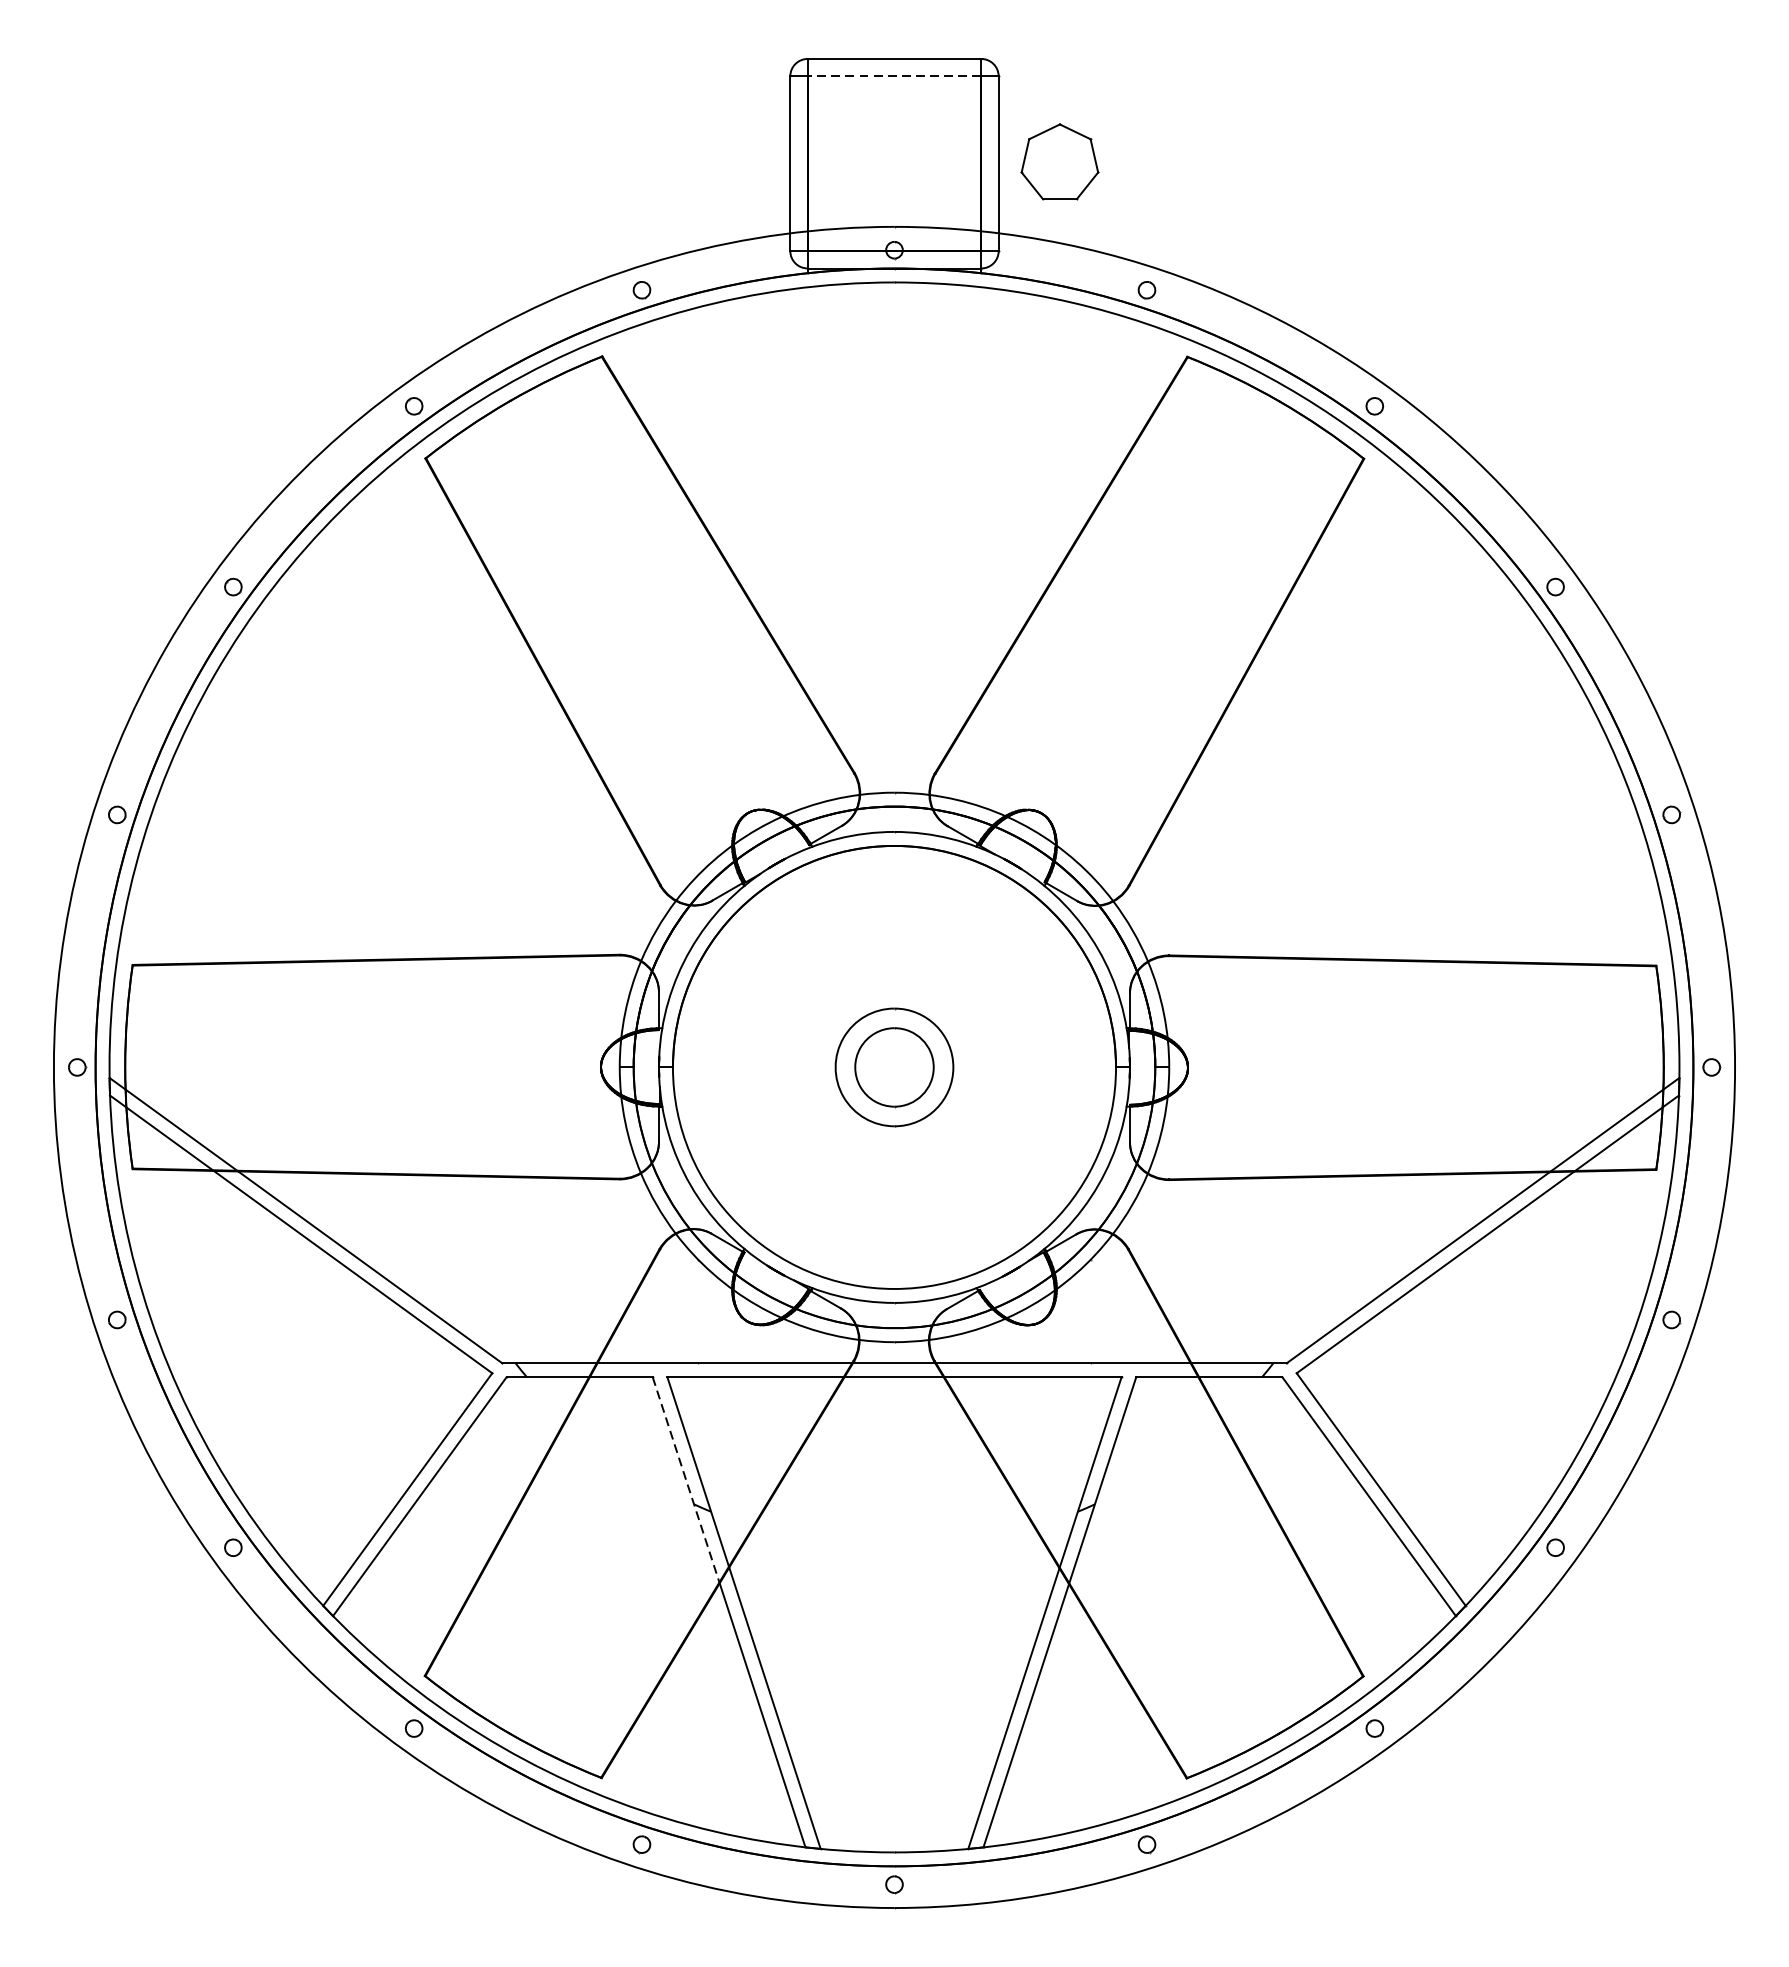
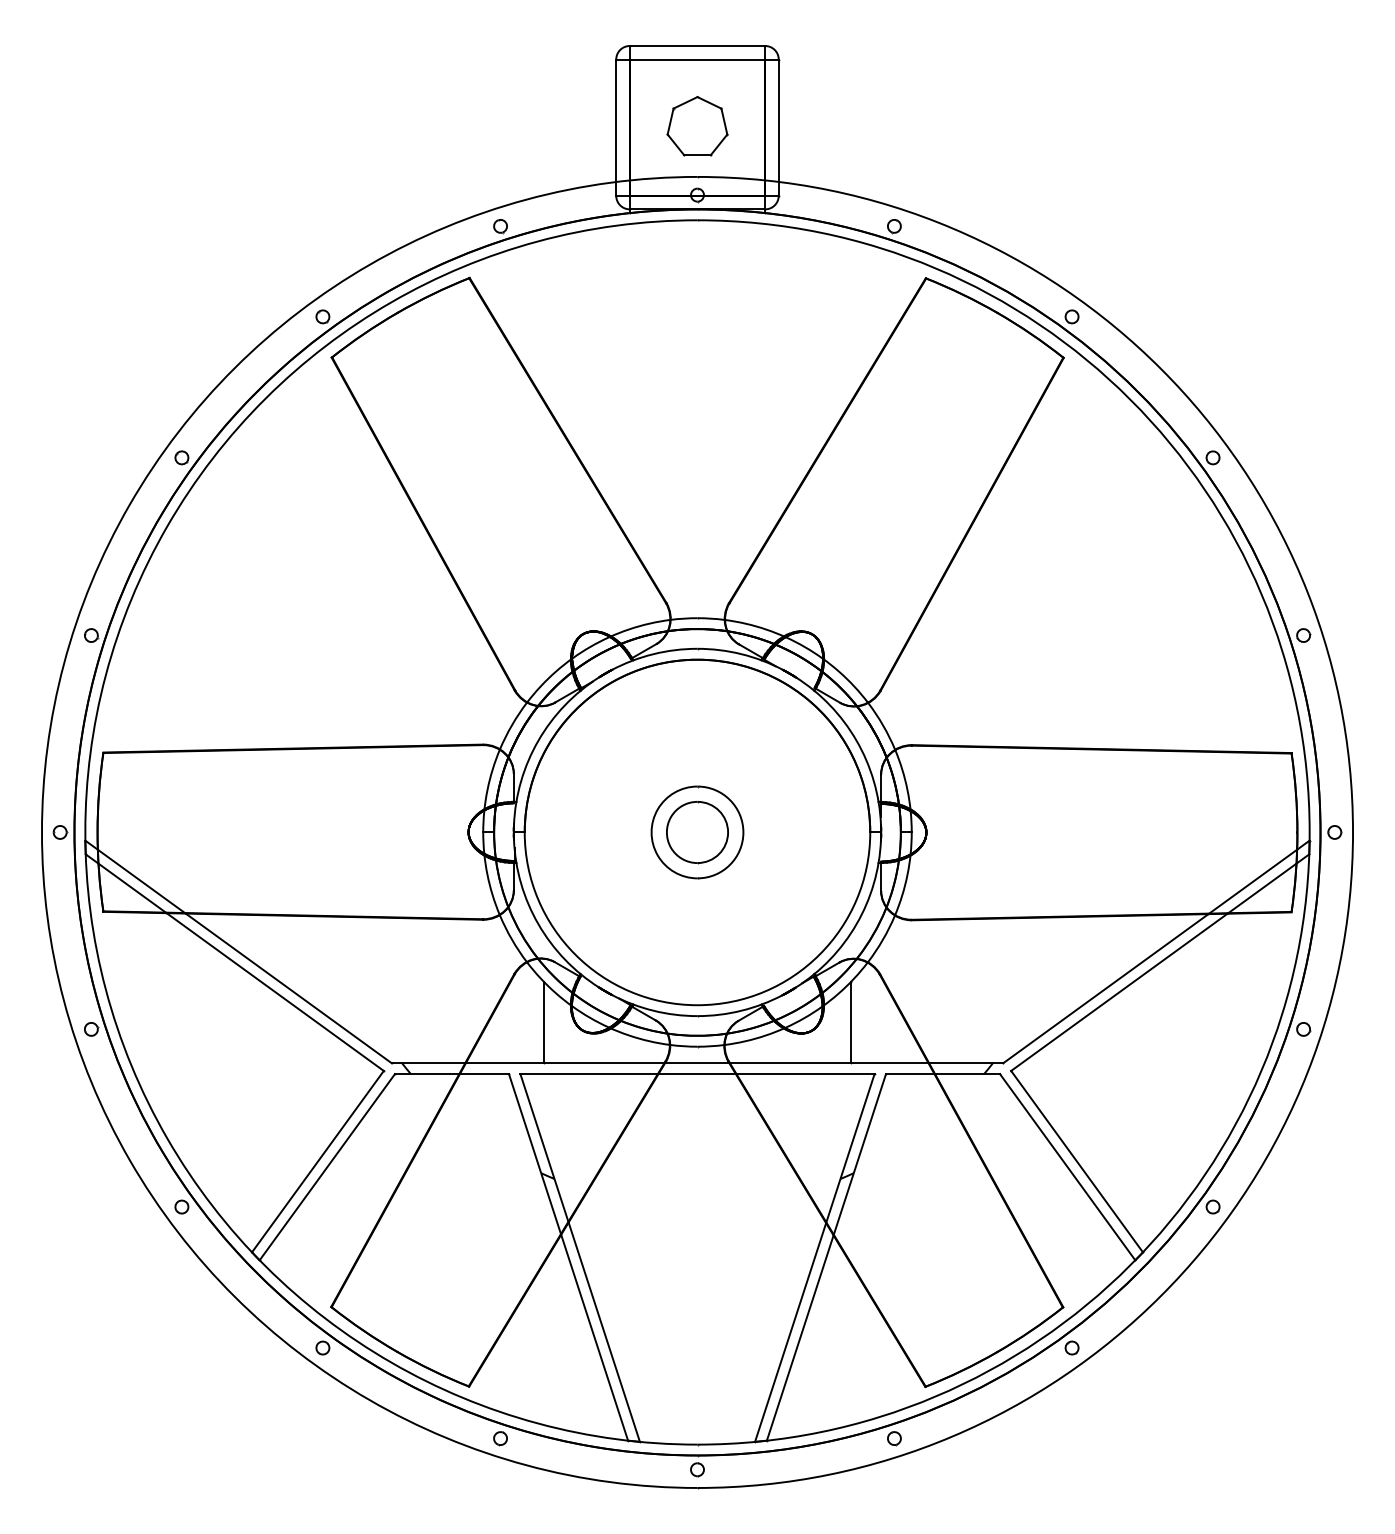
line: (894, 76) -> (697, 59), dashed -> solid
part: (1059, 162) -> (697, 126), moved
line: (698, 1311) -> (544, 1022), added
line: (1090, 1311) -> (850, 1022), added
line: (686, 1480) -> (535, 1154), dashed -> solid

